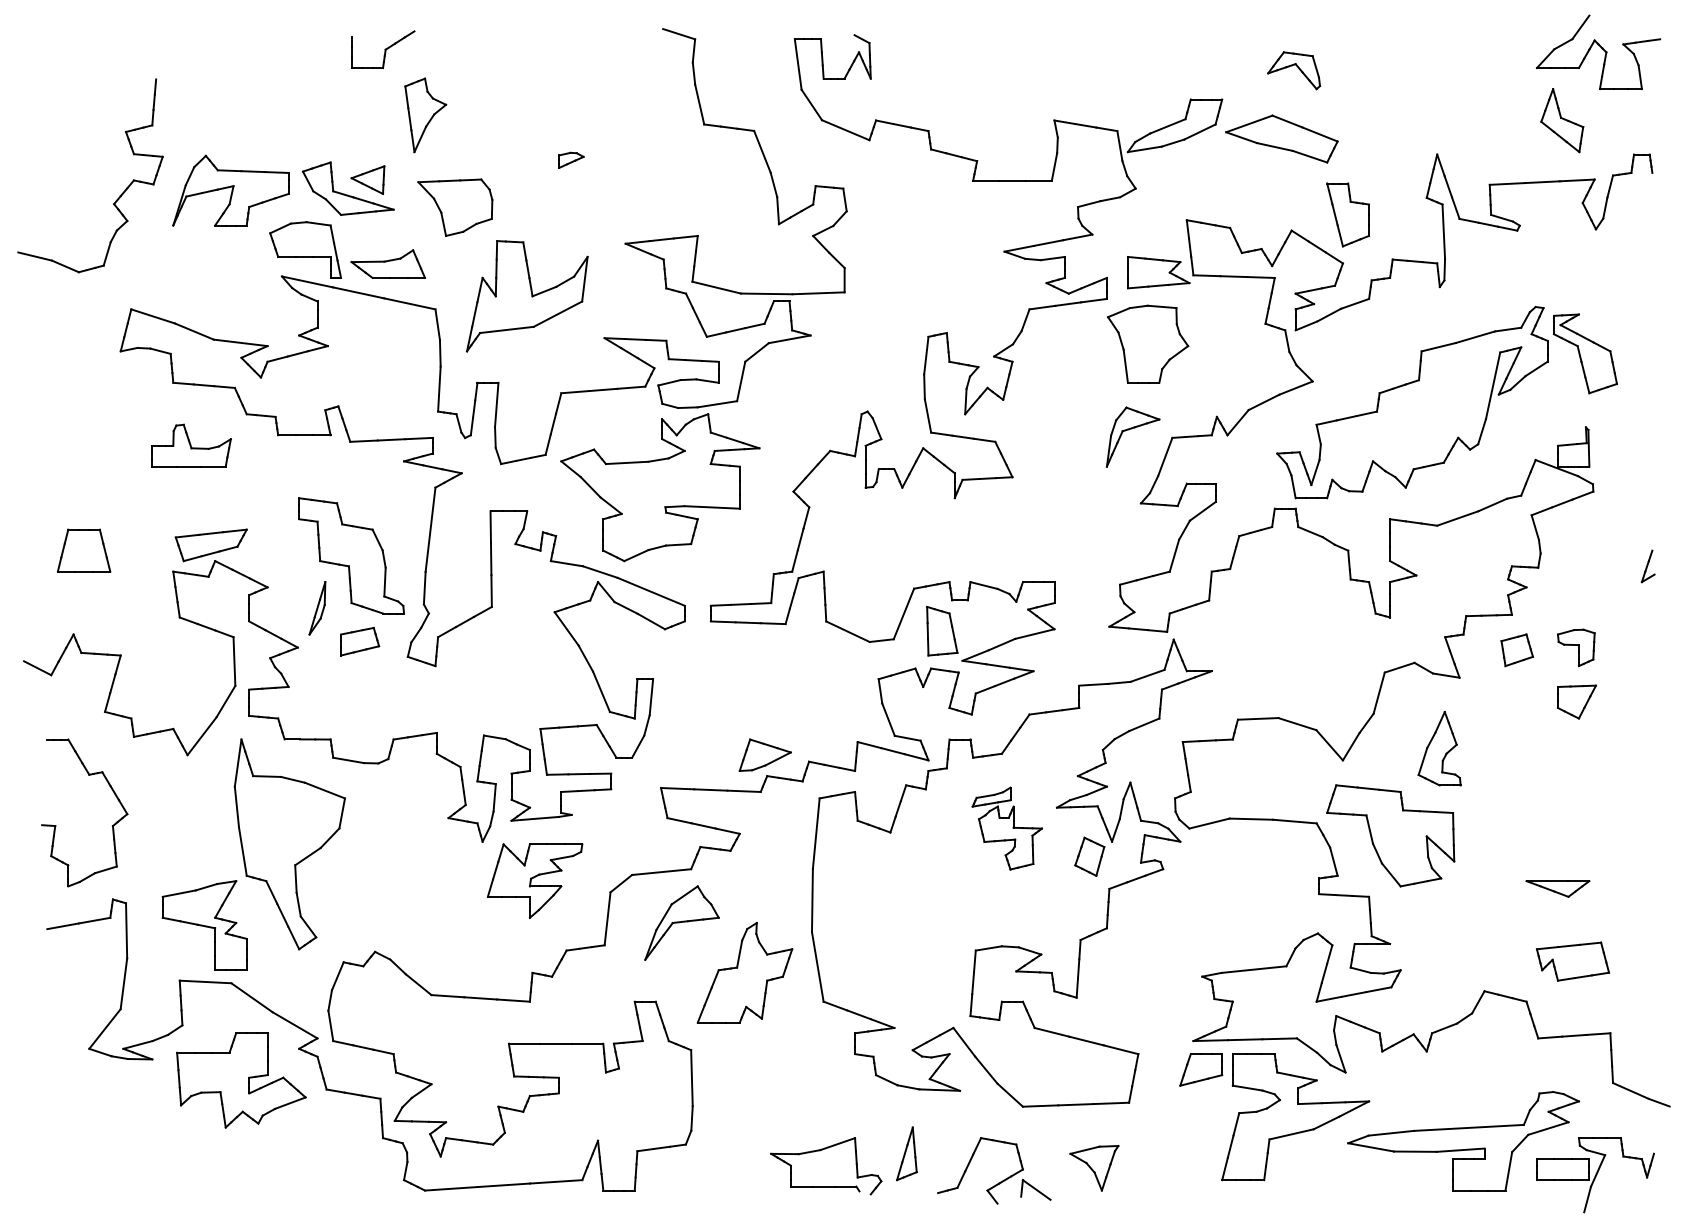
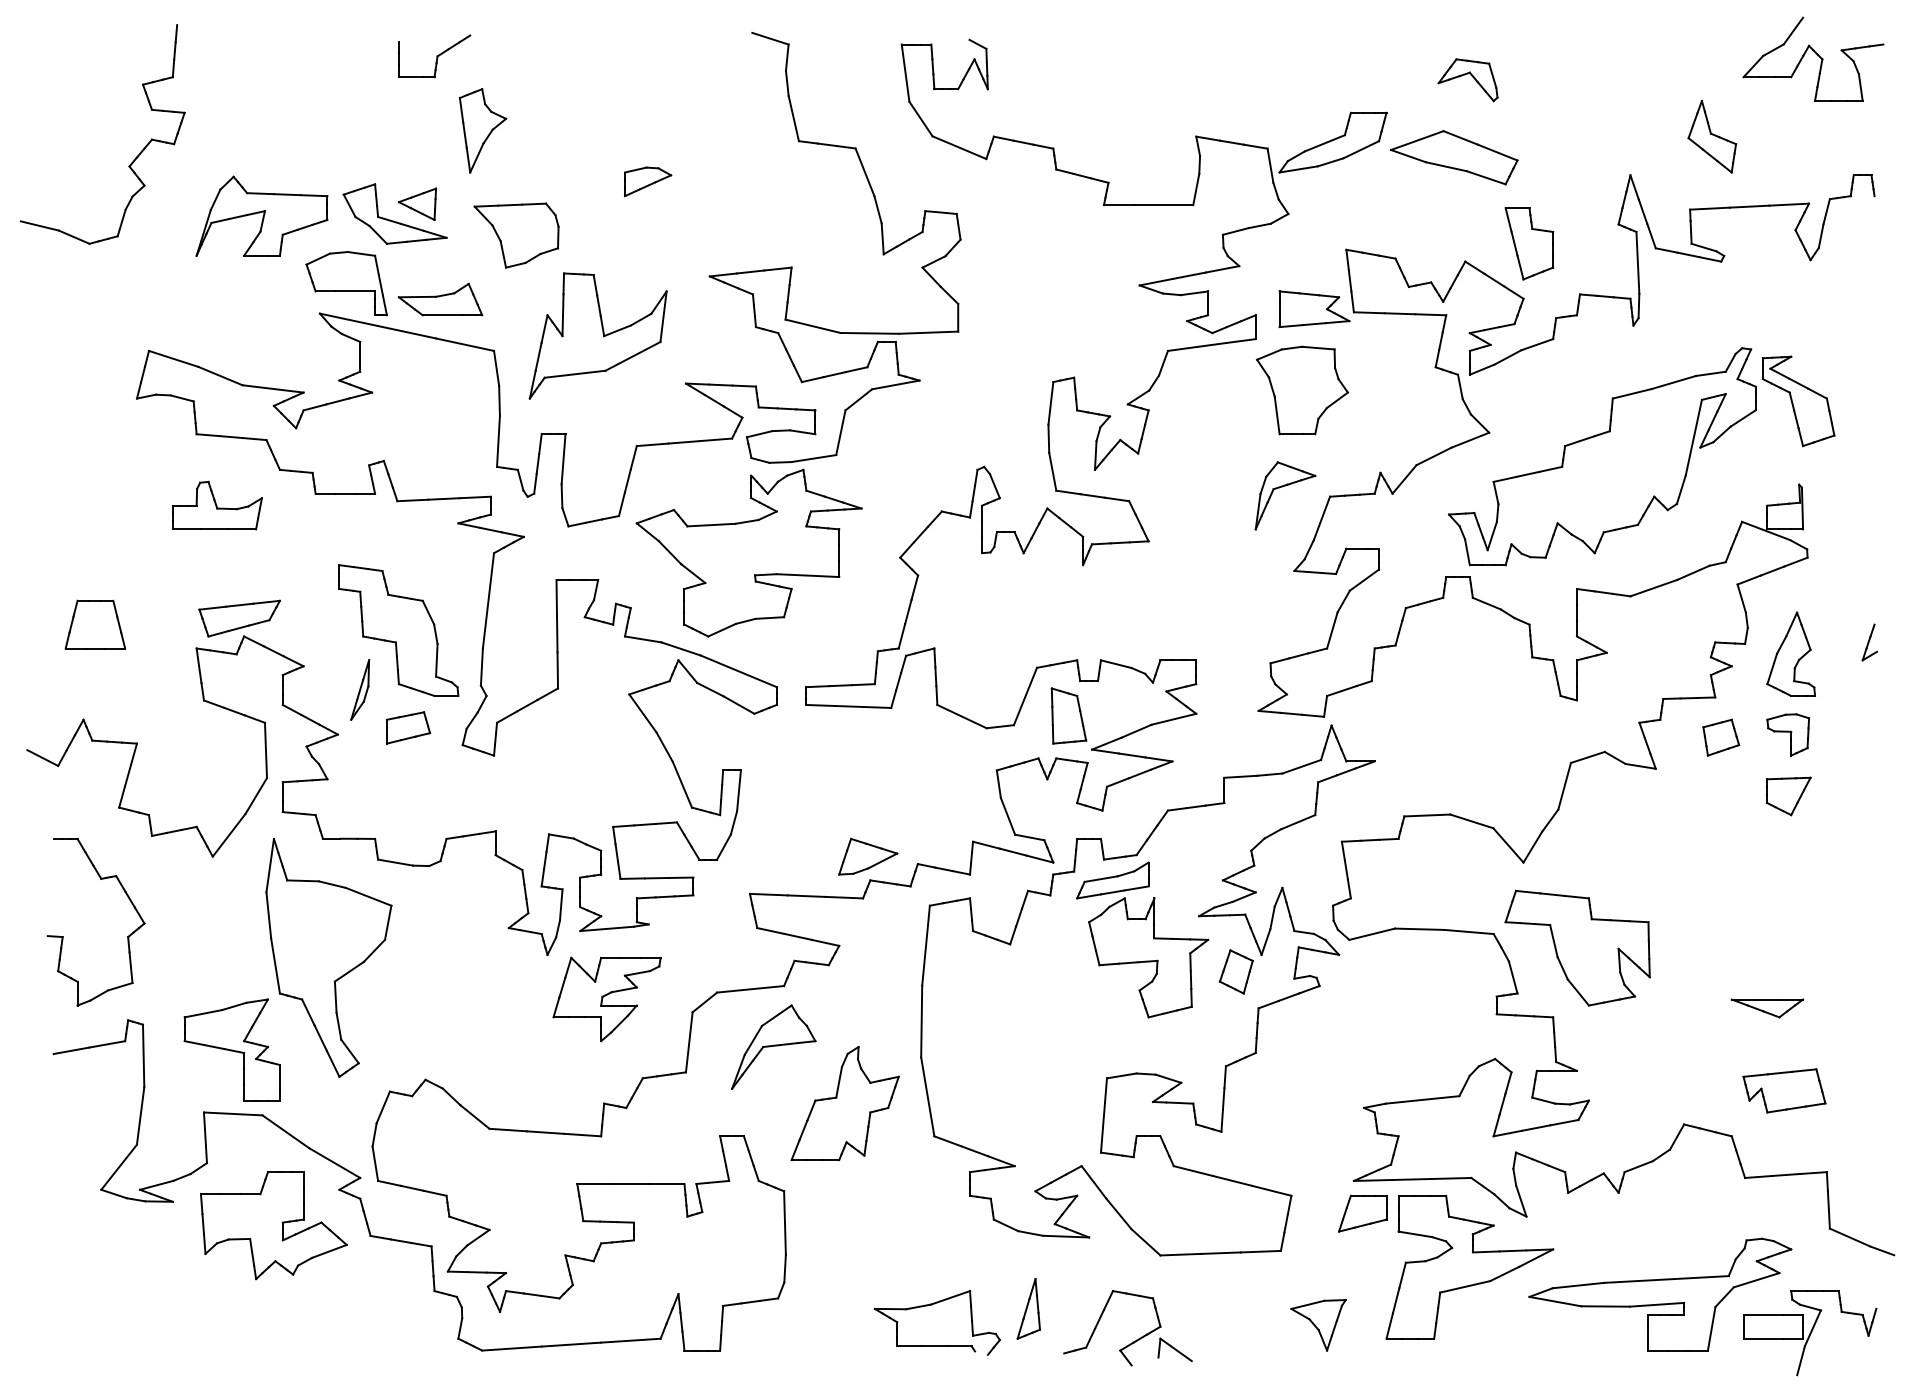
part: (1562, 120) -> (1712, 136), moved
part: (571, 160) -> (648, 181), size x1.67
part: (118, 197) -> (134, 158), moved
part: (1439, 747) -> (1790, 653), moved
part: (1007, 828) -> (1142, 939), size x1.67
part: (1094, 1168) -> (1318, 1325), moved

